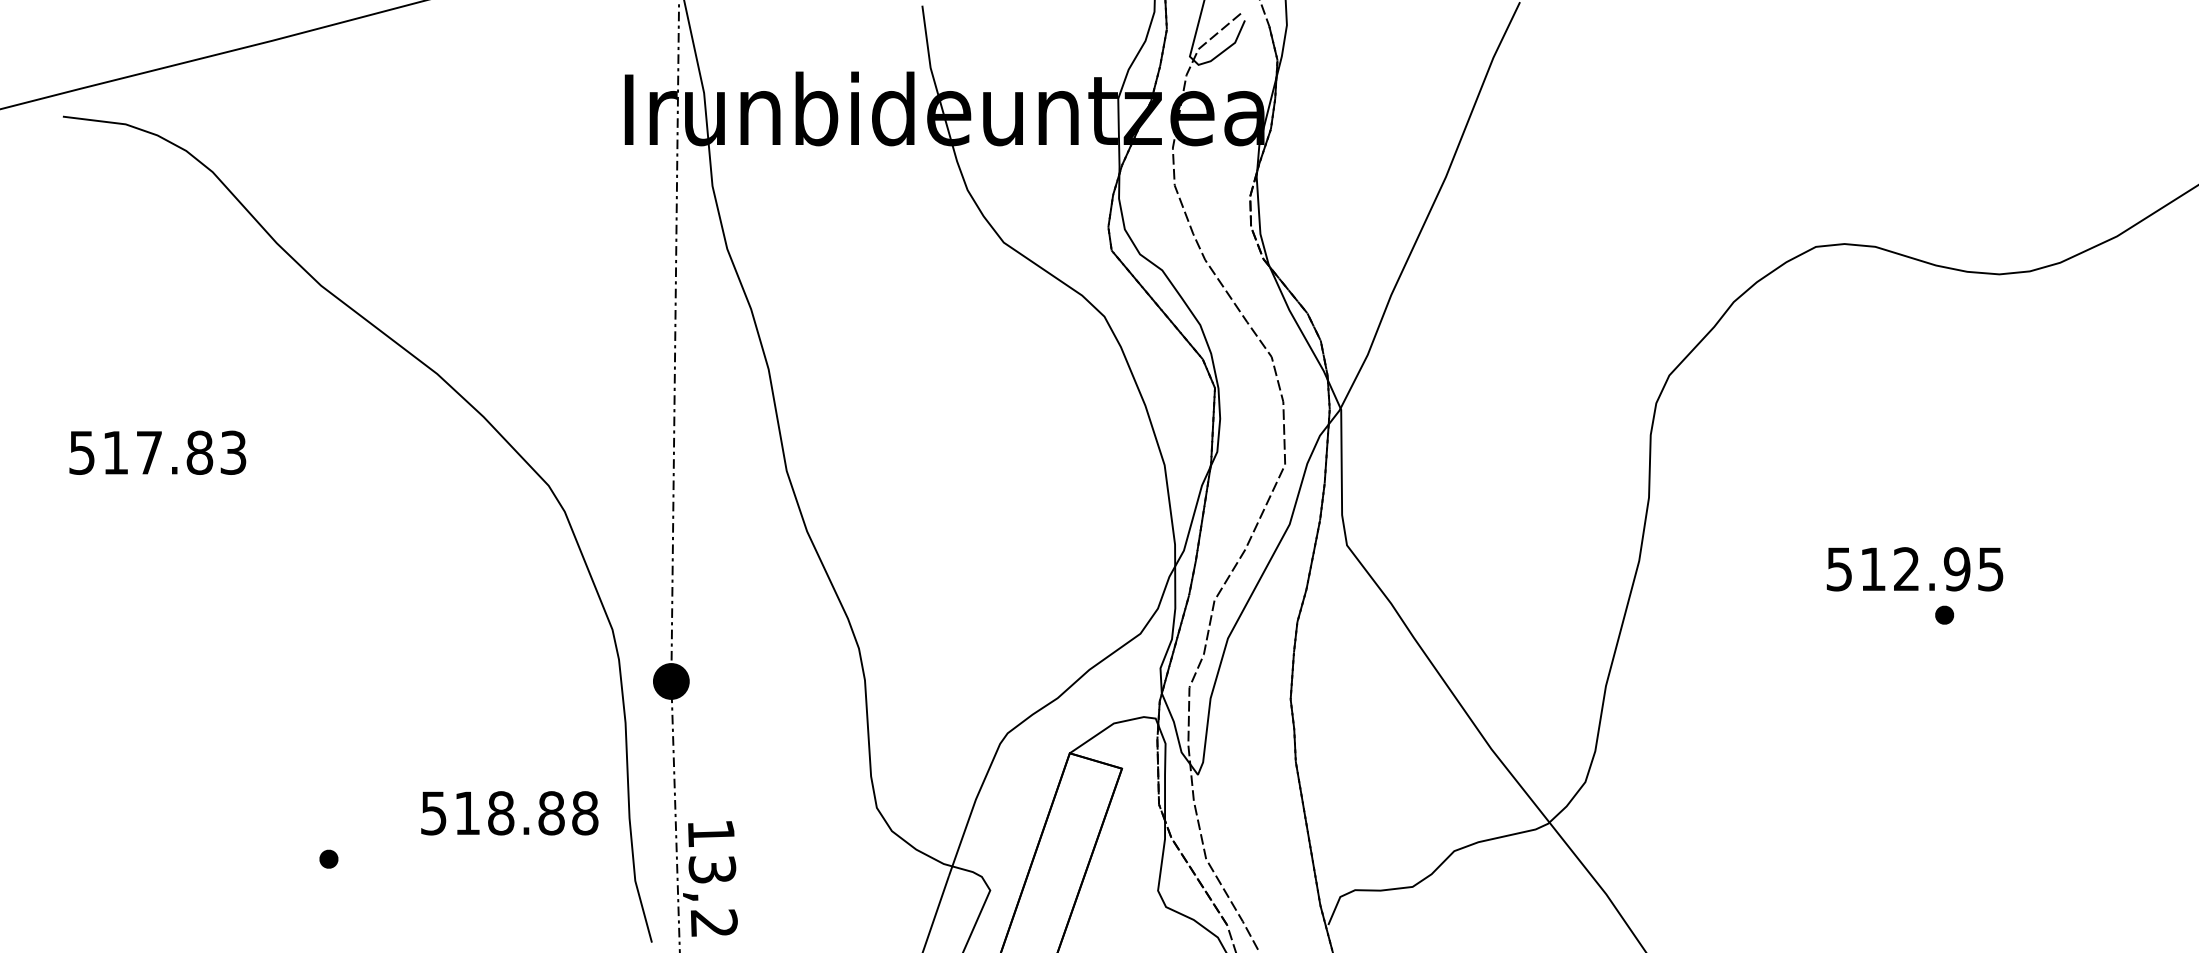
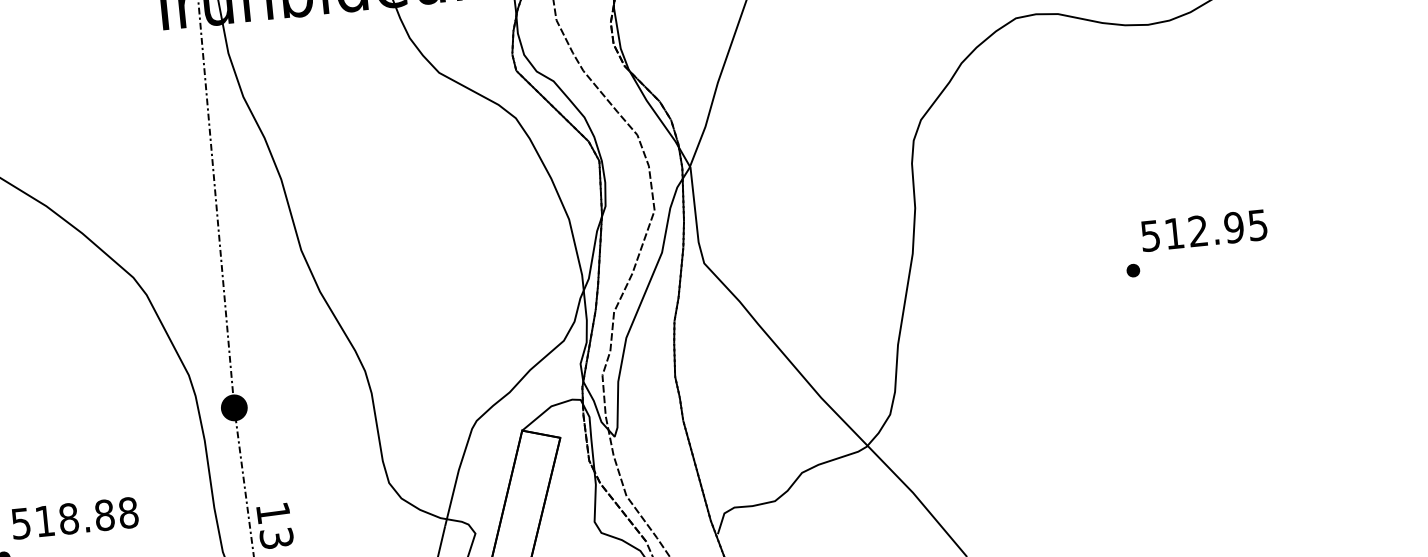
text: (1914, 569) -> (1203, 230), moved
text: (509, 813) -> (74, 518), moved

